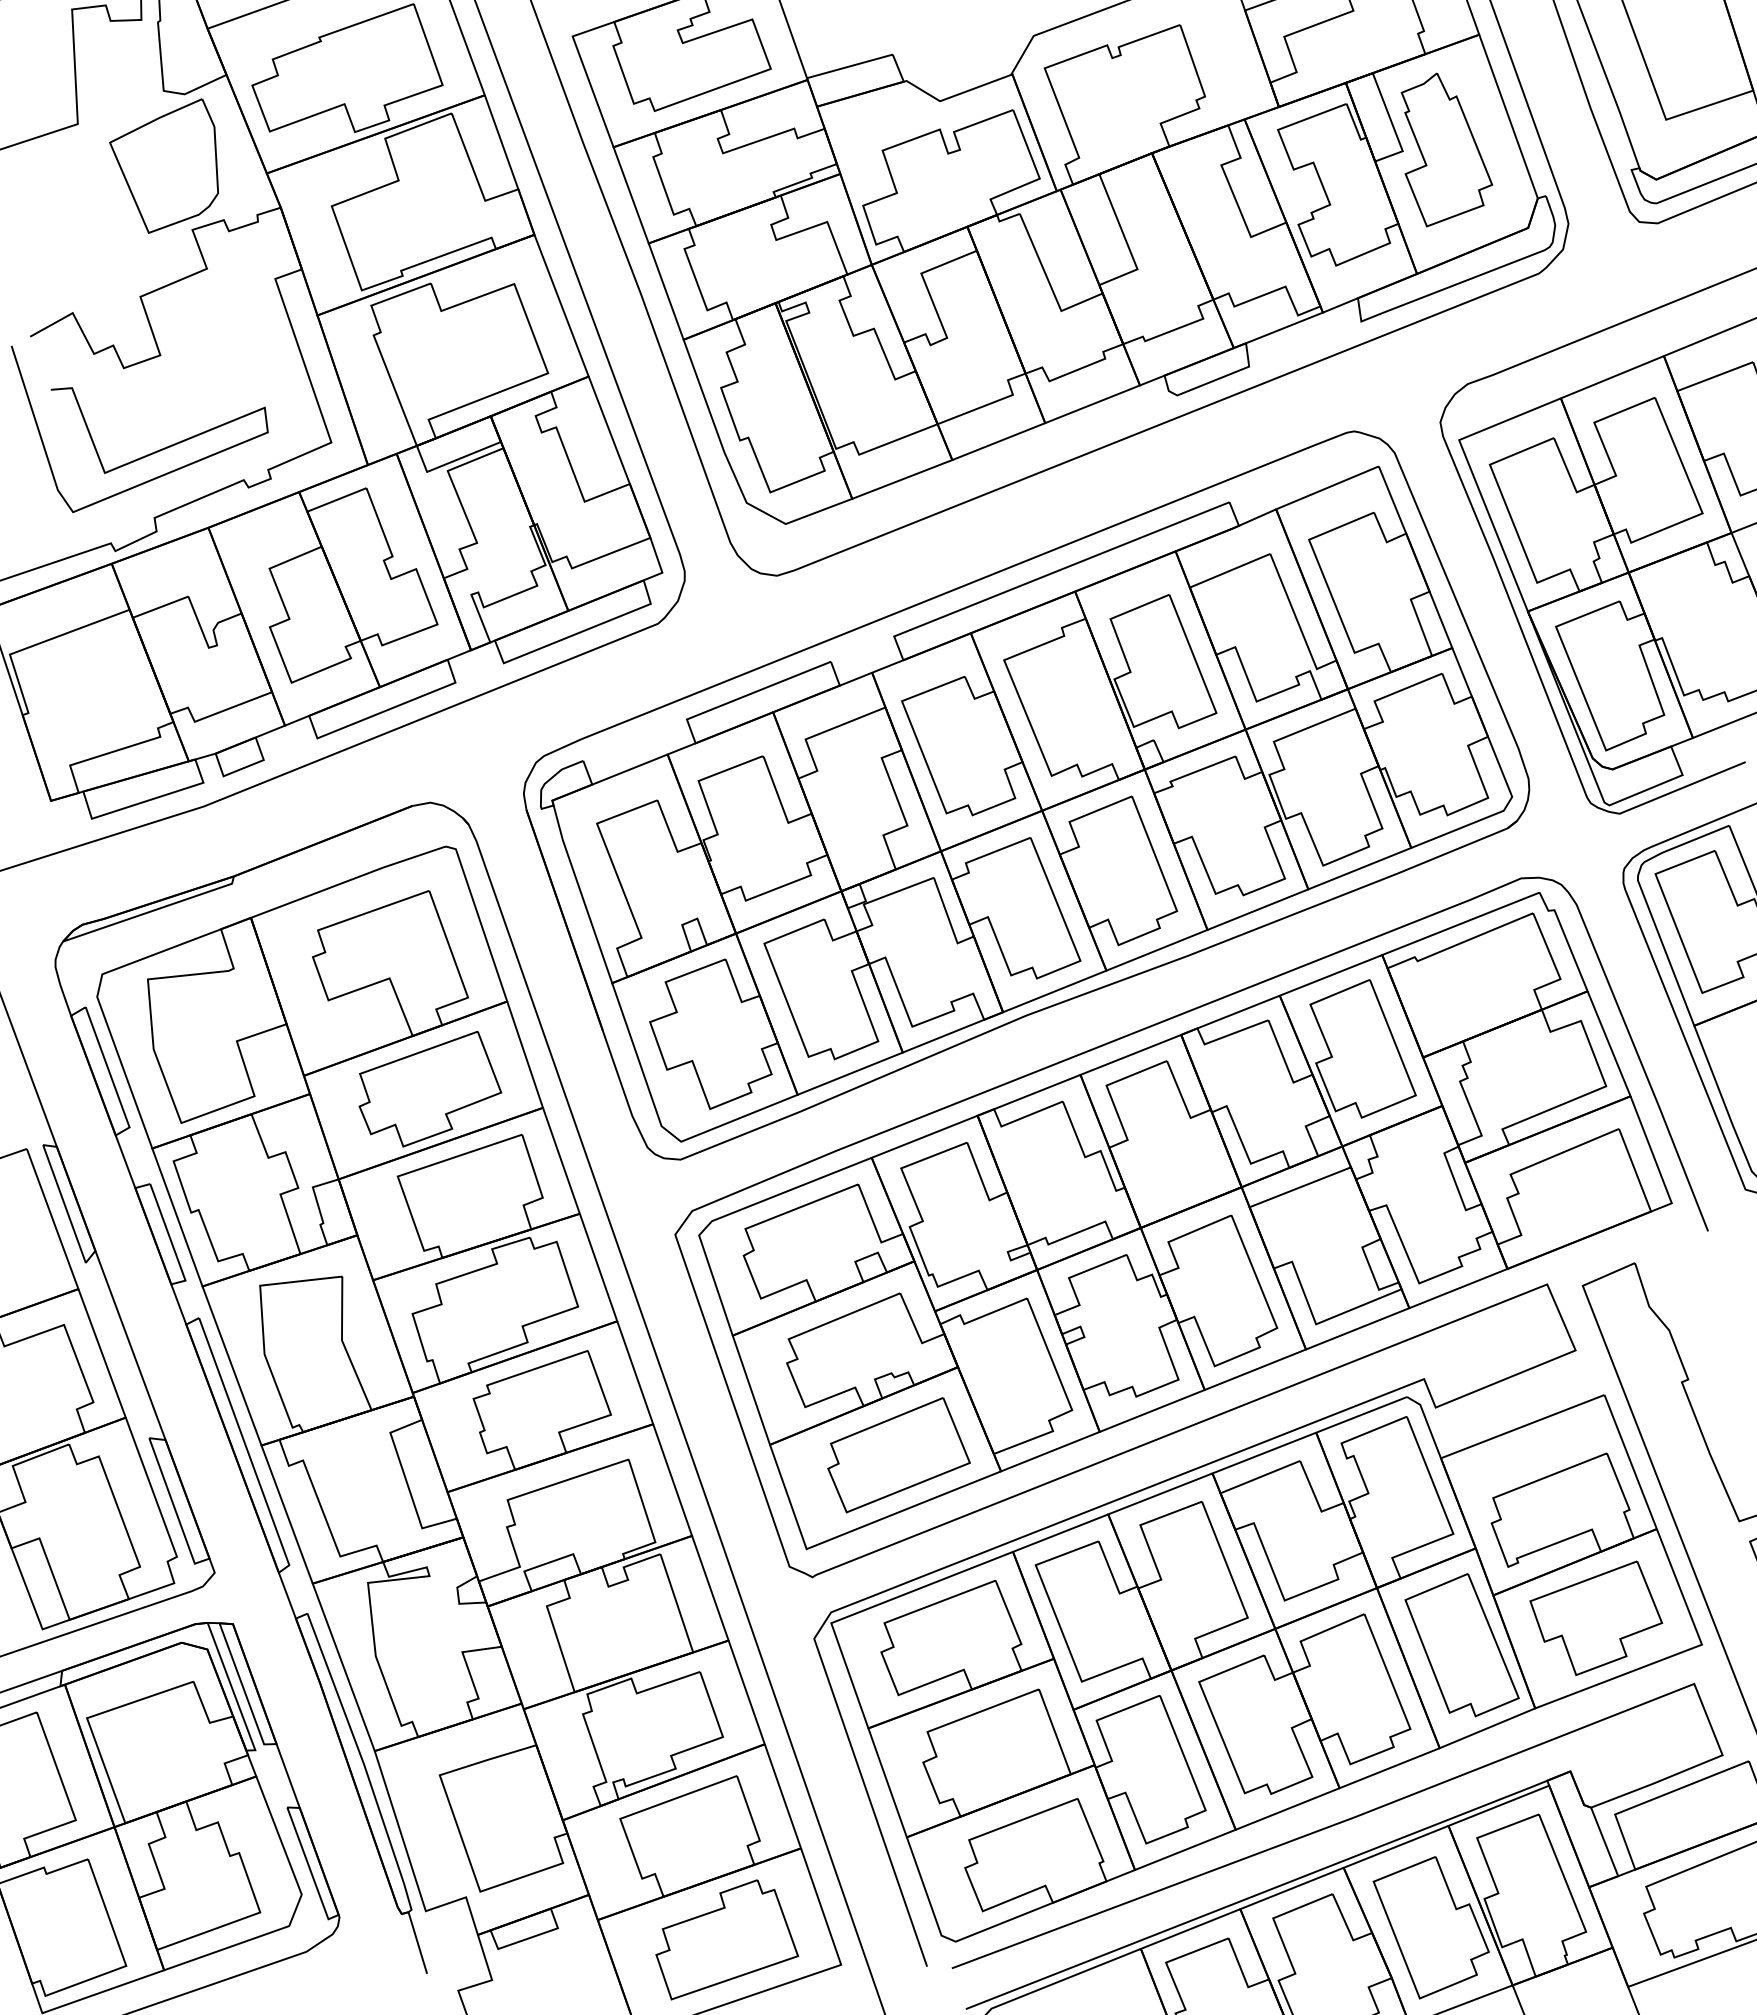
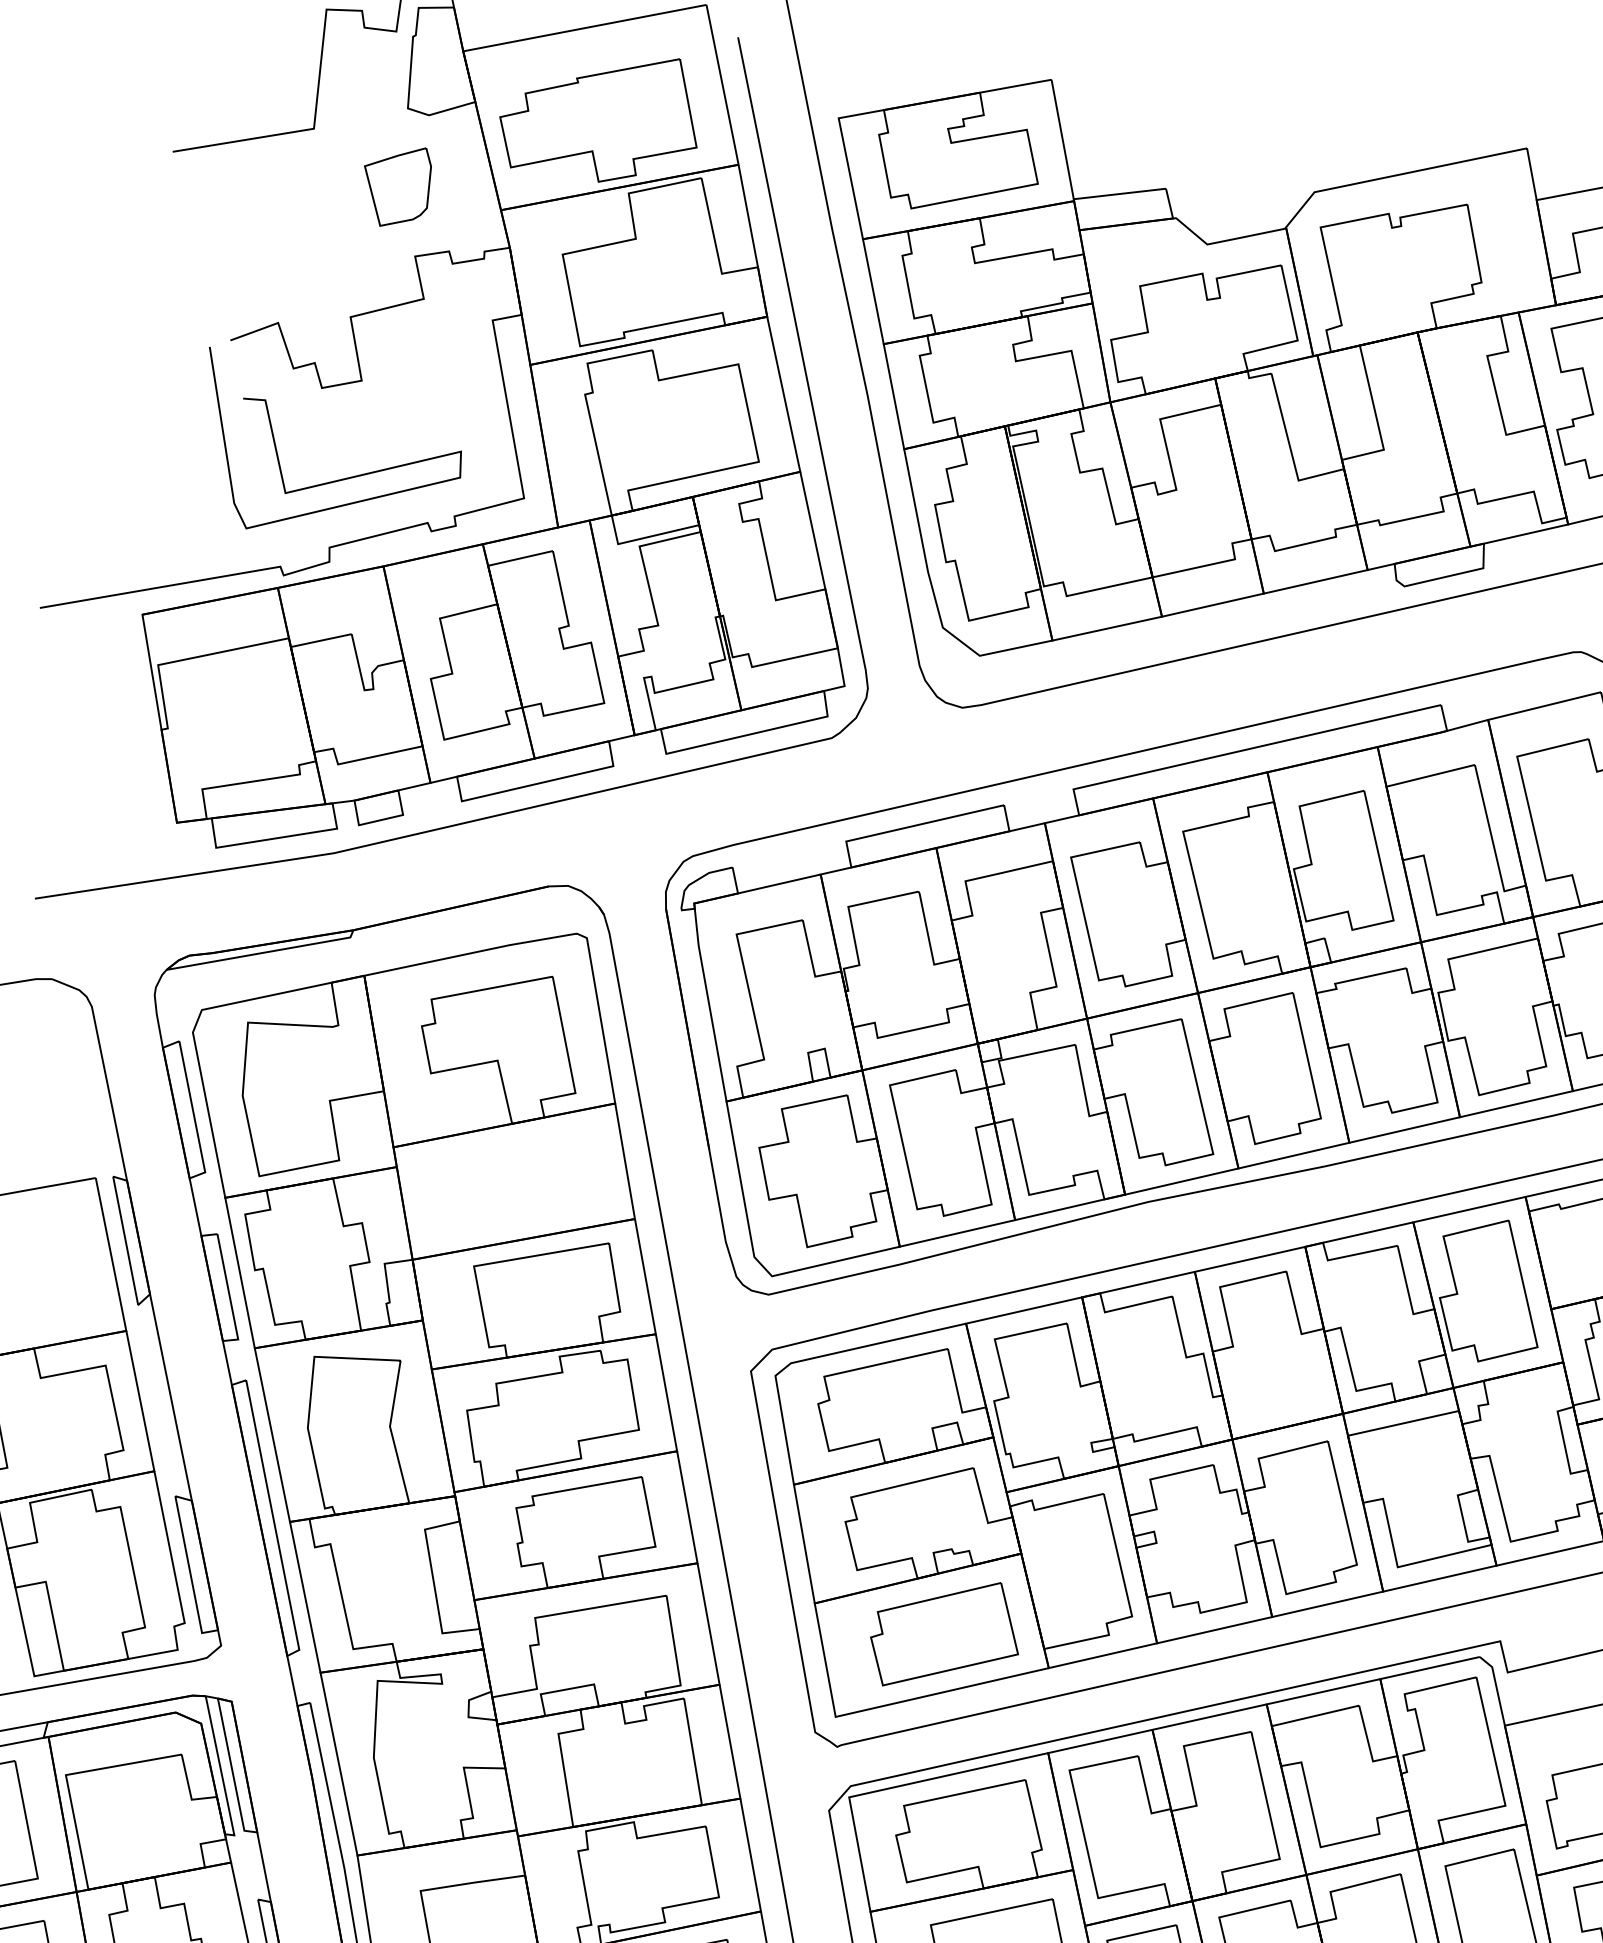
part: (163, 165) -> (395, 185), size x0.6
part: (430, 1089) -> (521, 1181), removed

